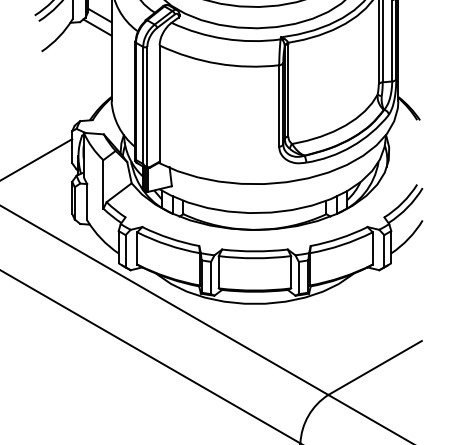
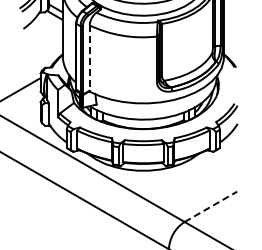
line: (159, 106) -> (89, 59), solid -> dashed
line: (376, 367) -> (211, 206), solid -> dashed

